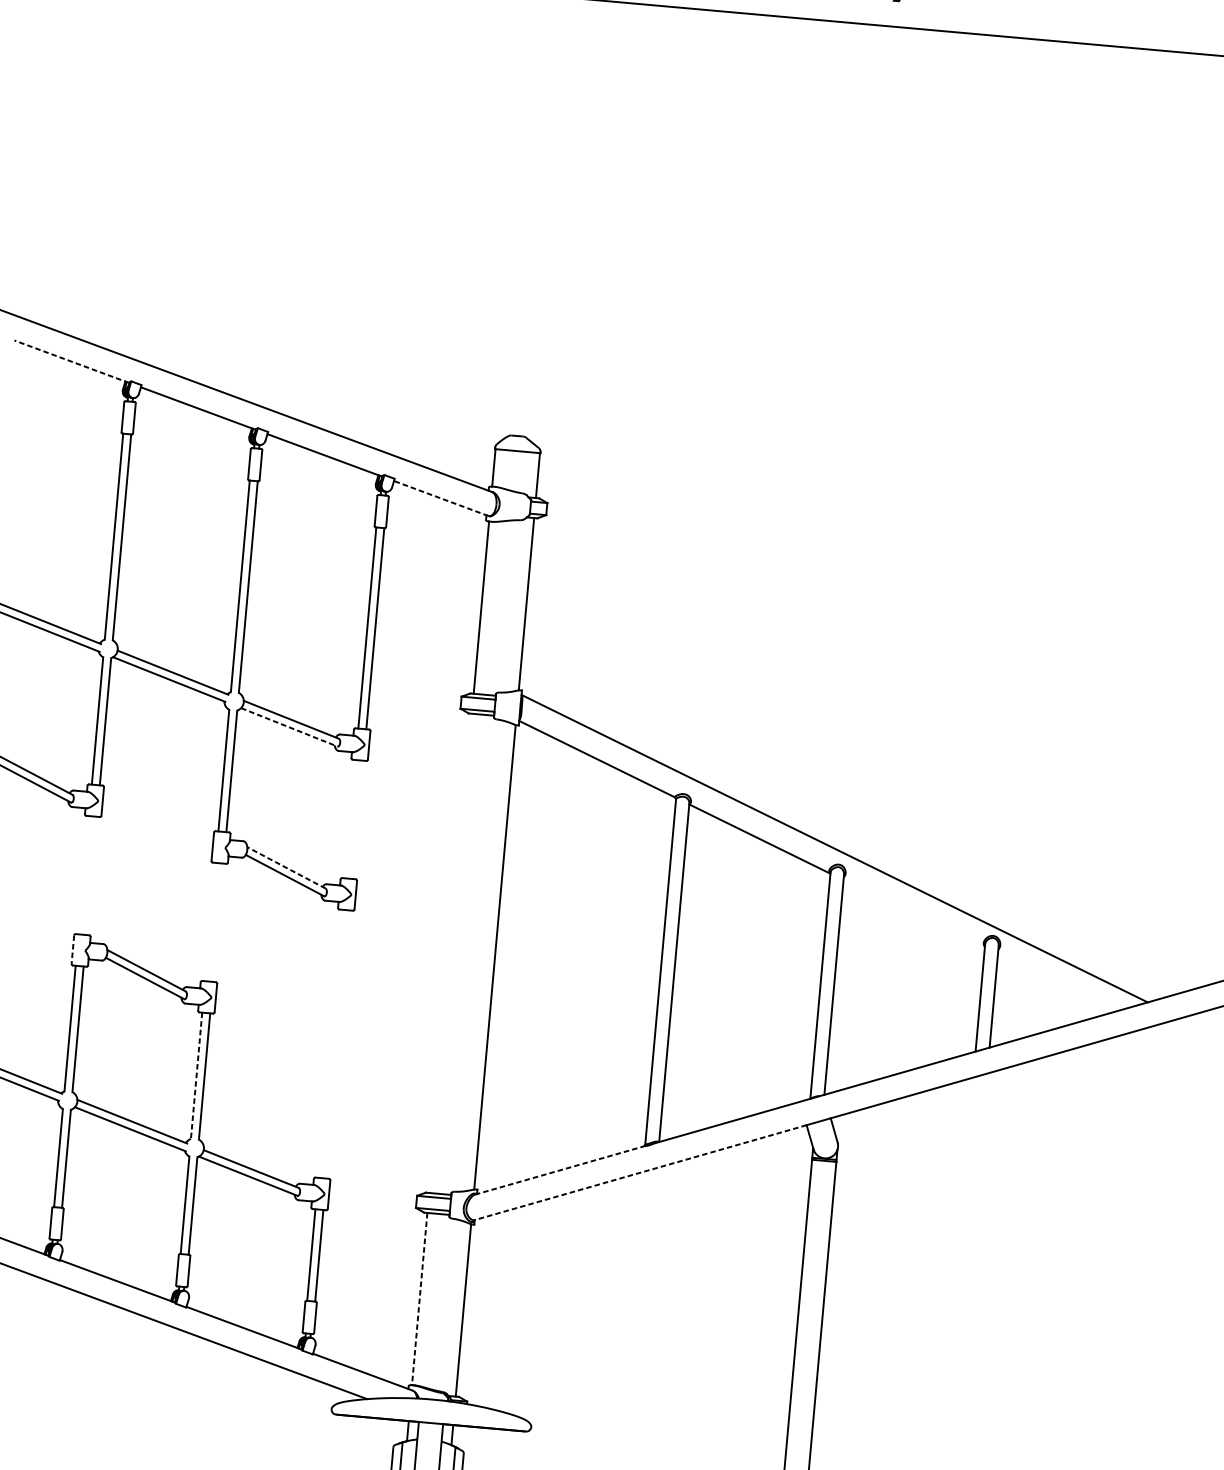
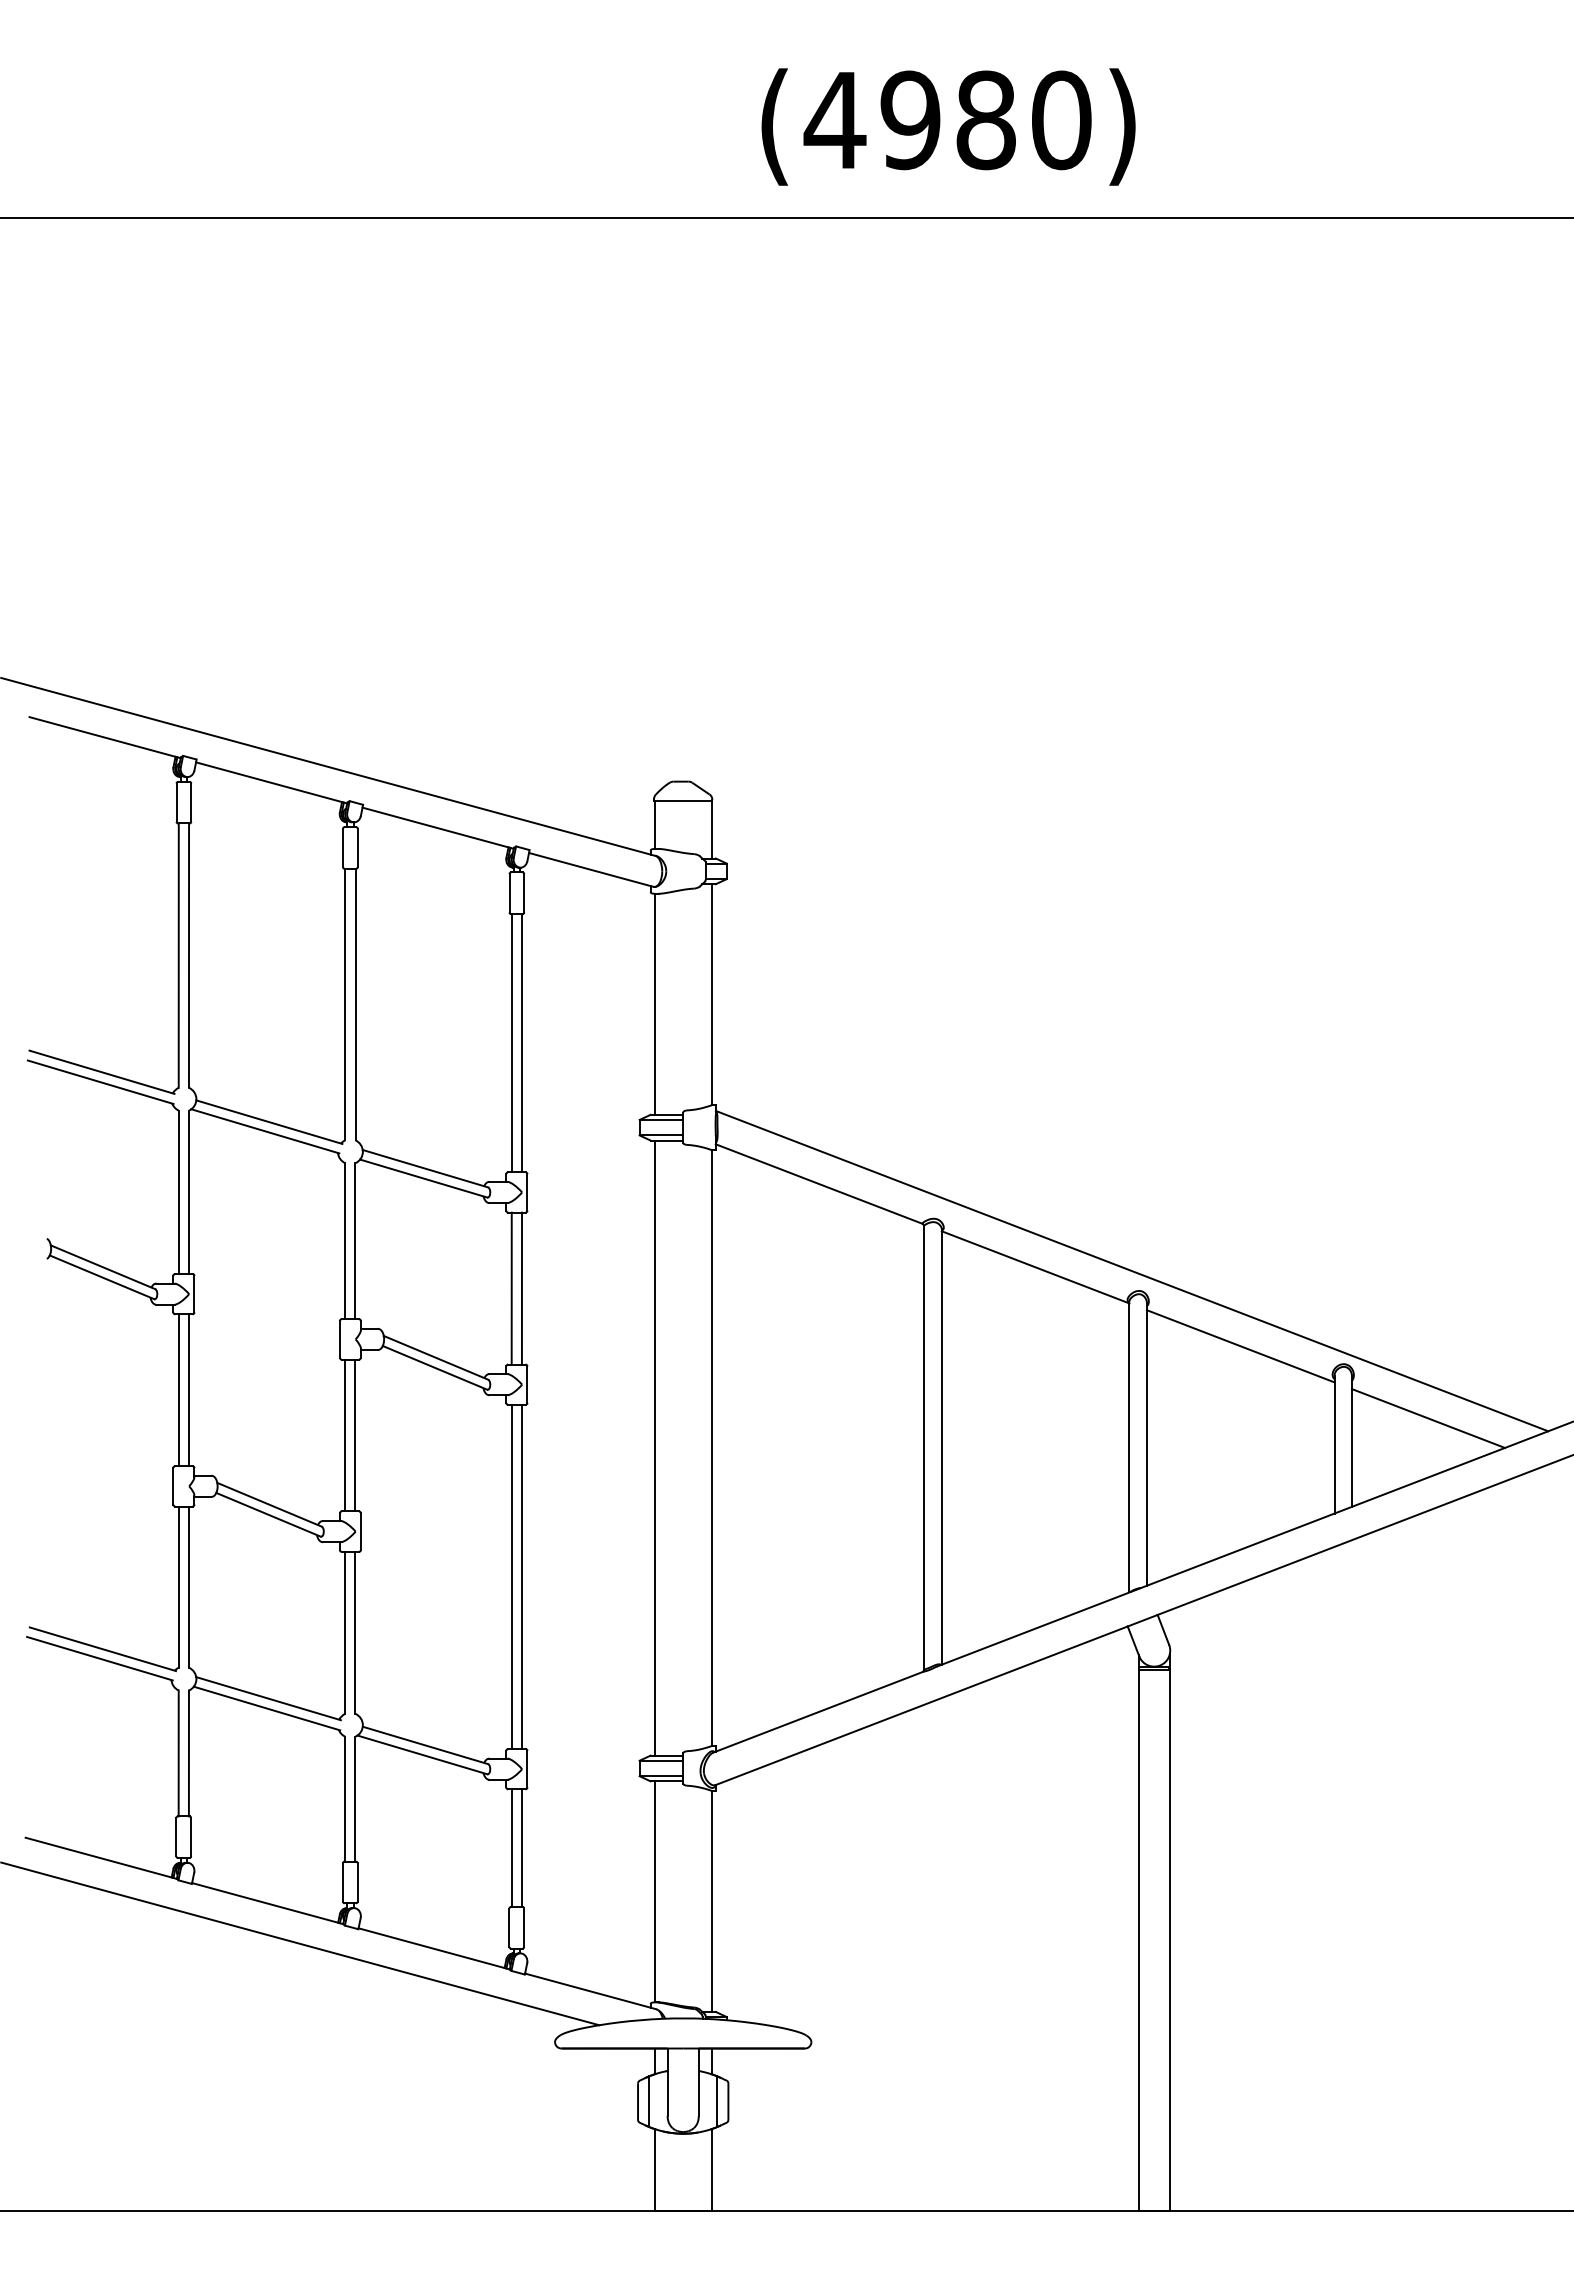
line: (71, 361) -> (104, 737), dashed -> solid
line: (440, 498) -> (590, 869), dashed -> solid
line: (289, 727) -> (424, 1178), dashed -> solid
line: (350, 819) -> (511, 1288), added
line: (357, 819) -> (521, 1288), added
line: (286, 867) -> (436, 1357), dashed -> solid
line: (83, 875) -> (178, 1390), added
line: (91, 876) -> (188, 1390), added
line: (913, 914) -> (1240, 1346), added
line: (210, 922) -> (345, 1435), added
line: (218, 922) -> (355, 1435), added
line: (73, 949) -> (173, 1486), dashed -> solid
line: (450, 952) -> (654, 1447), added
line: (1054, 984) -> (1427, 1418), added
line: (330, 1043) -> (511, 1576), added
line: (337, 1044) -> (521, 1576), added
line: (196, 1076) -> (345, 1633), dashed -> solid
line: (559, 1170) -> (818, 1712), dashed -> solid
line: (639, 1173) -> (920, 1706), dashed -> solid
line: (419, 1298) -> (654, 1891), dashed -> solid

